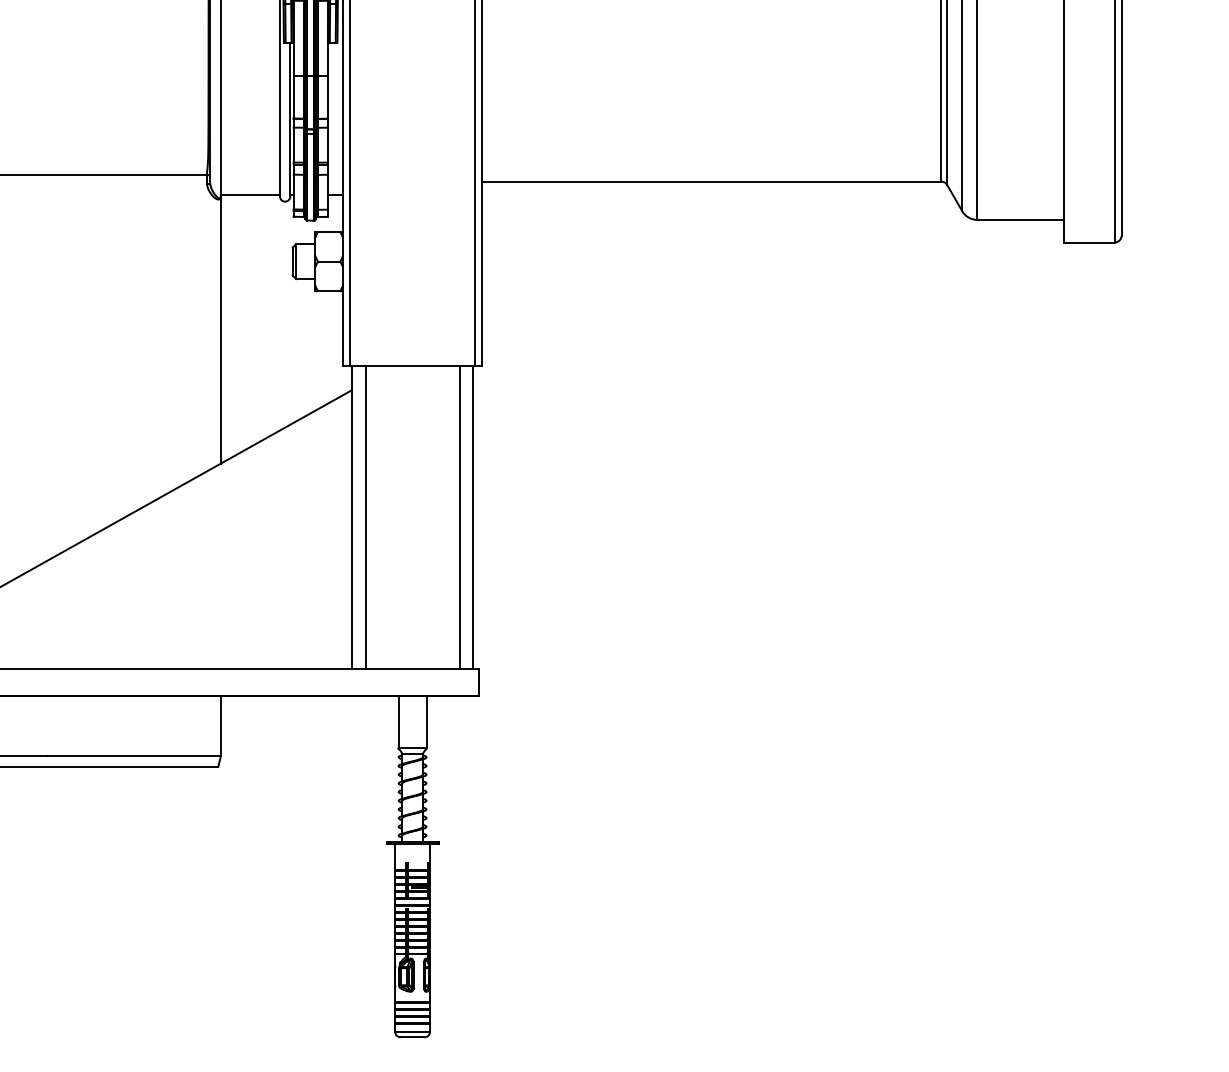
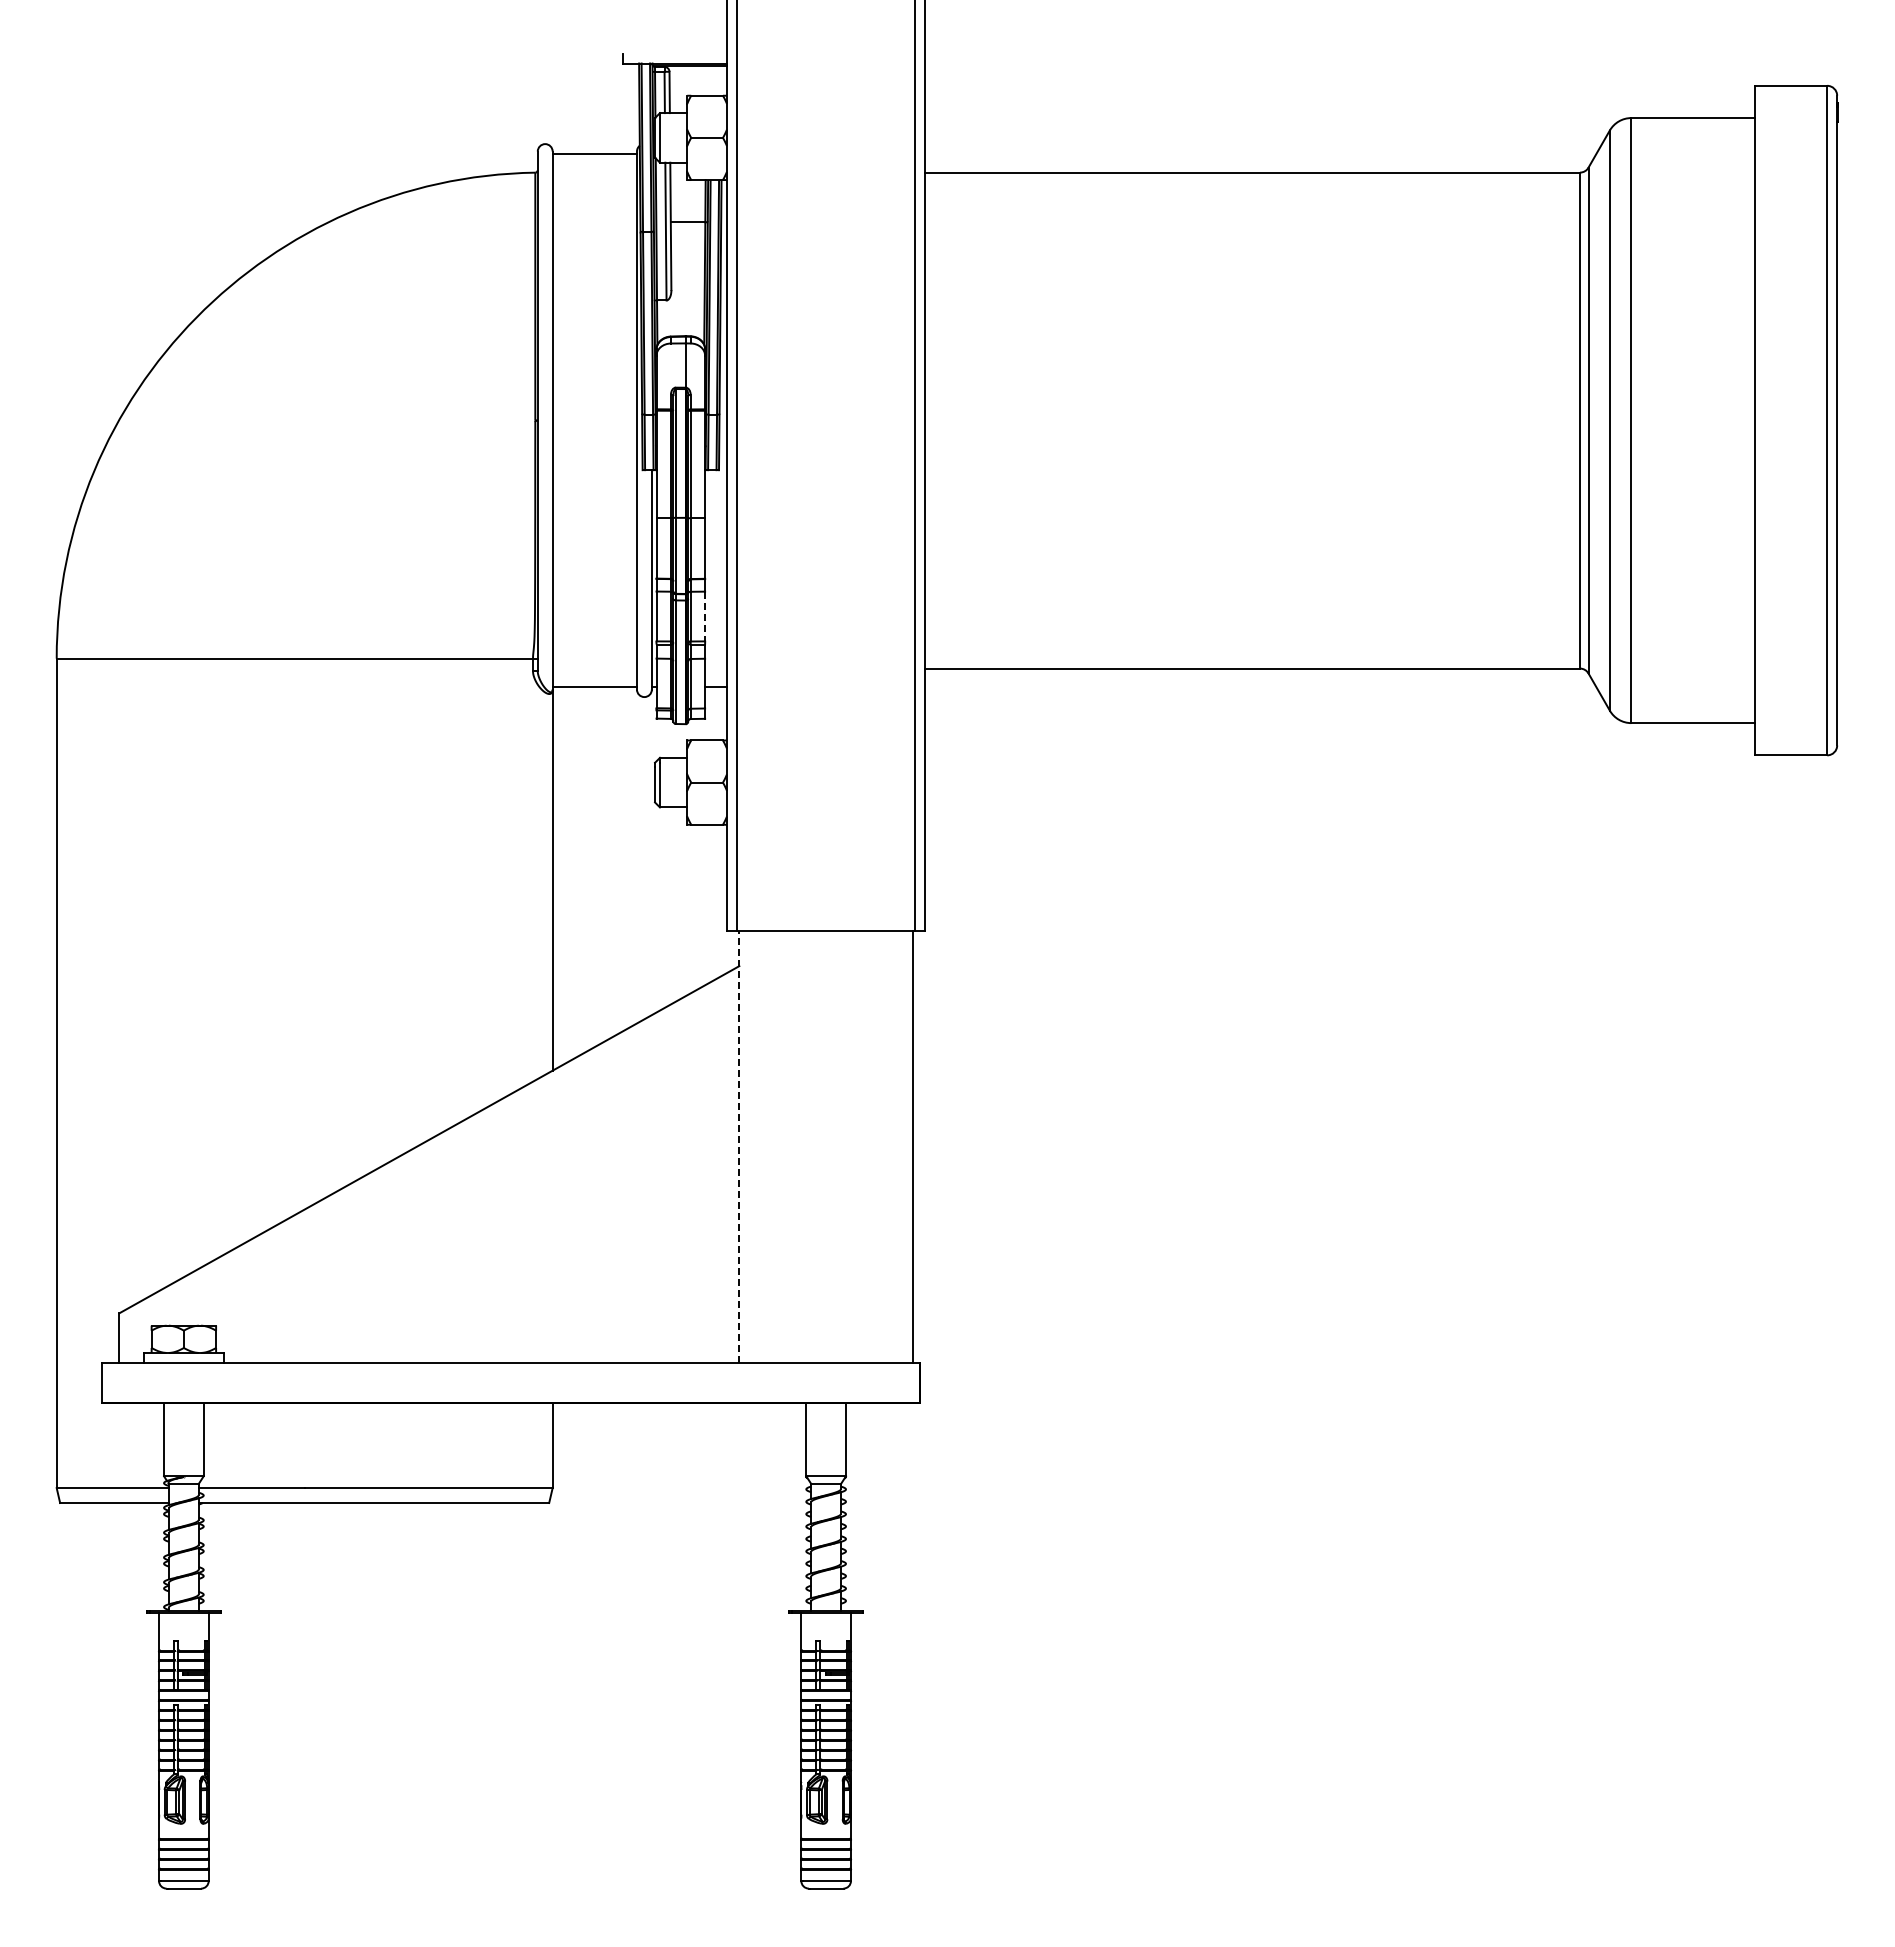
line: (327, 145) -> (705, 616), solid -> dashed
line: (365, 516) -> (759, 1146), removed
line: (459, 516) -> (893, 1146), removed
line: (351, 517) -> (739, 1147), solid -> dashed

